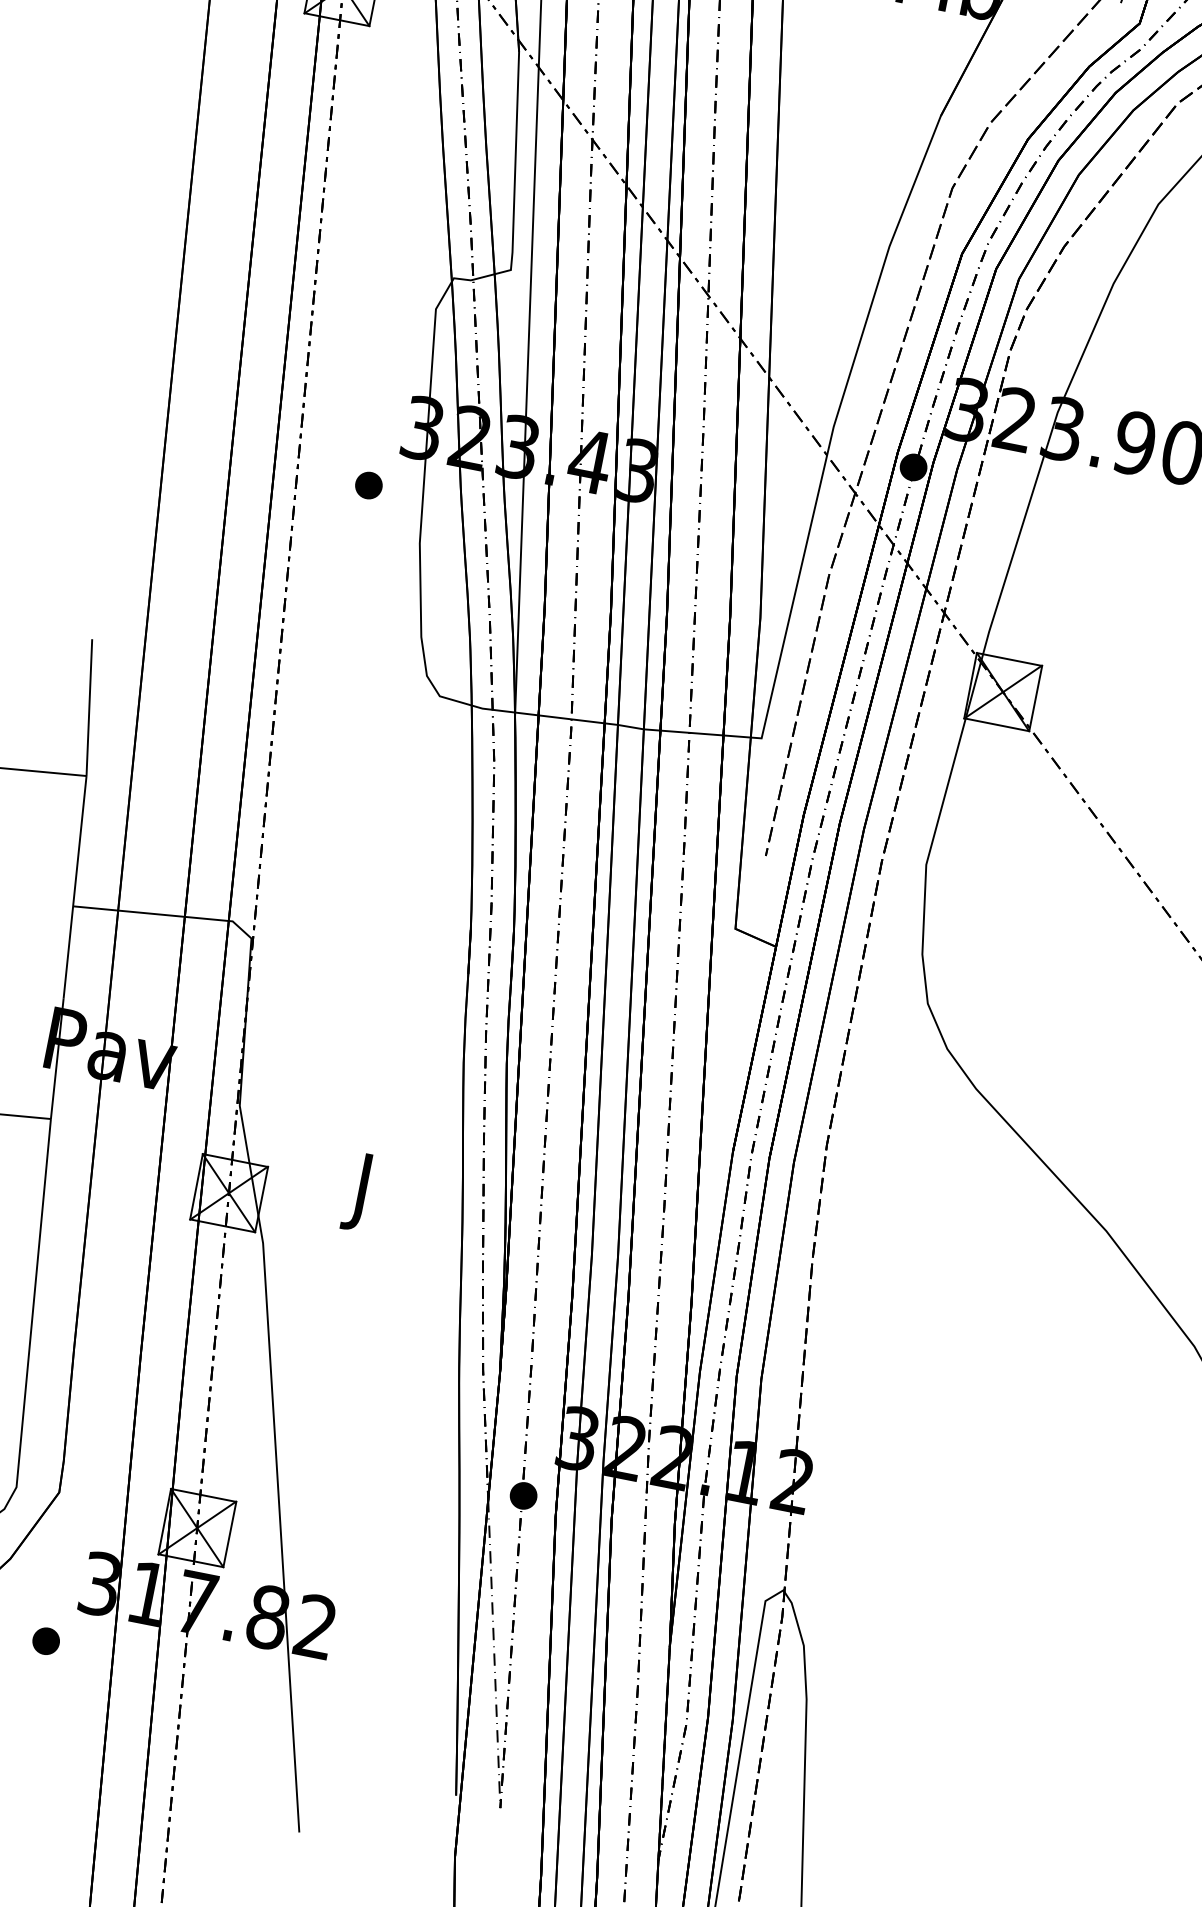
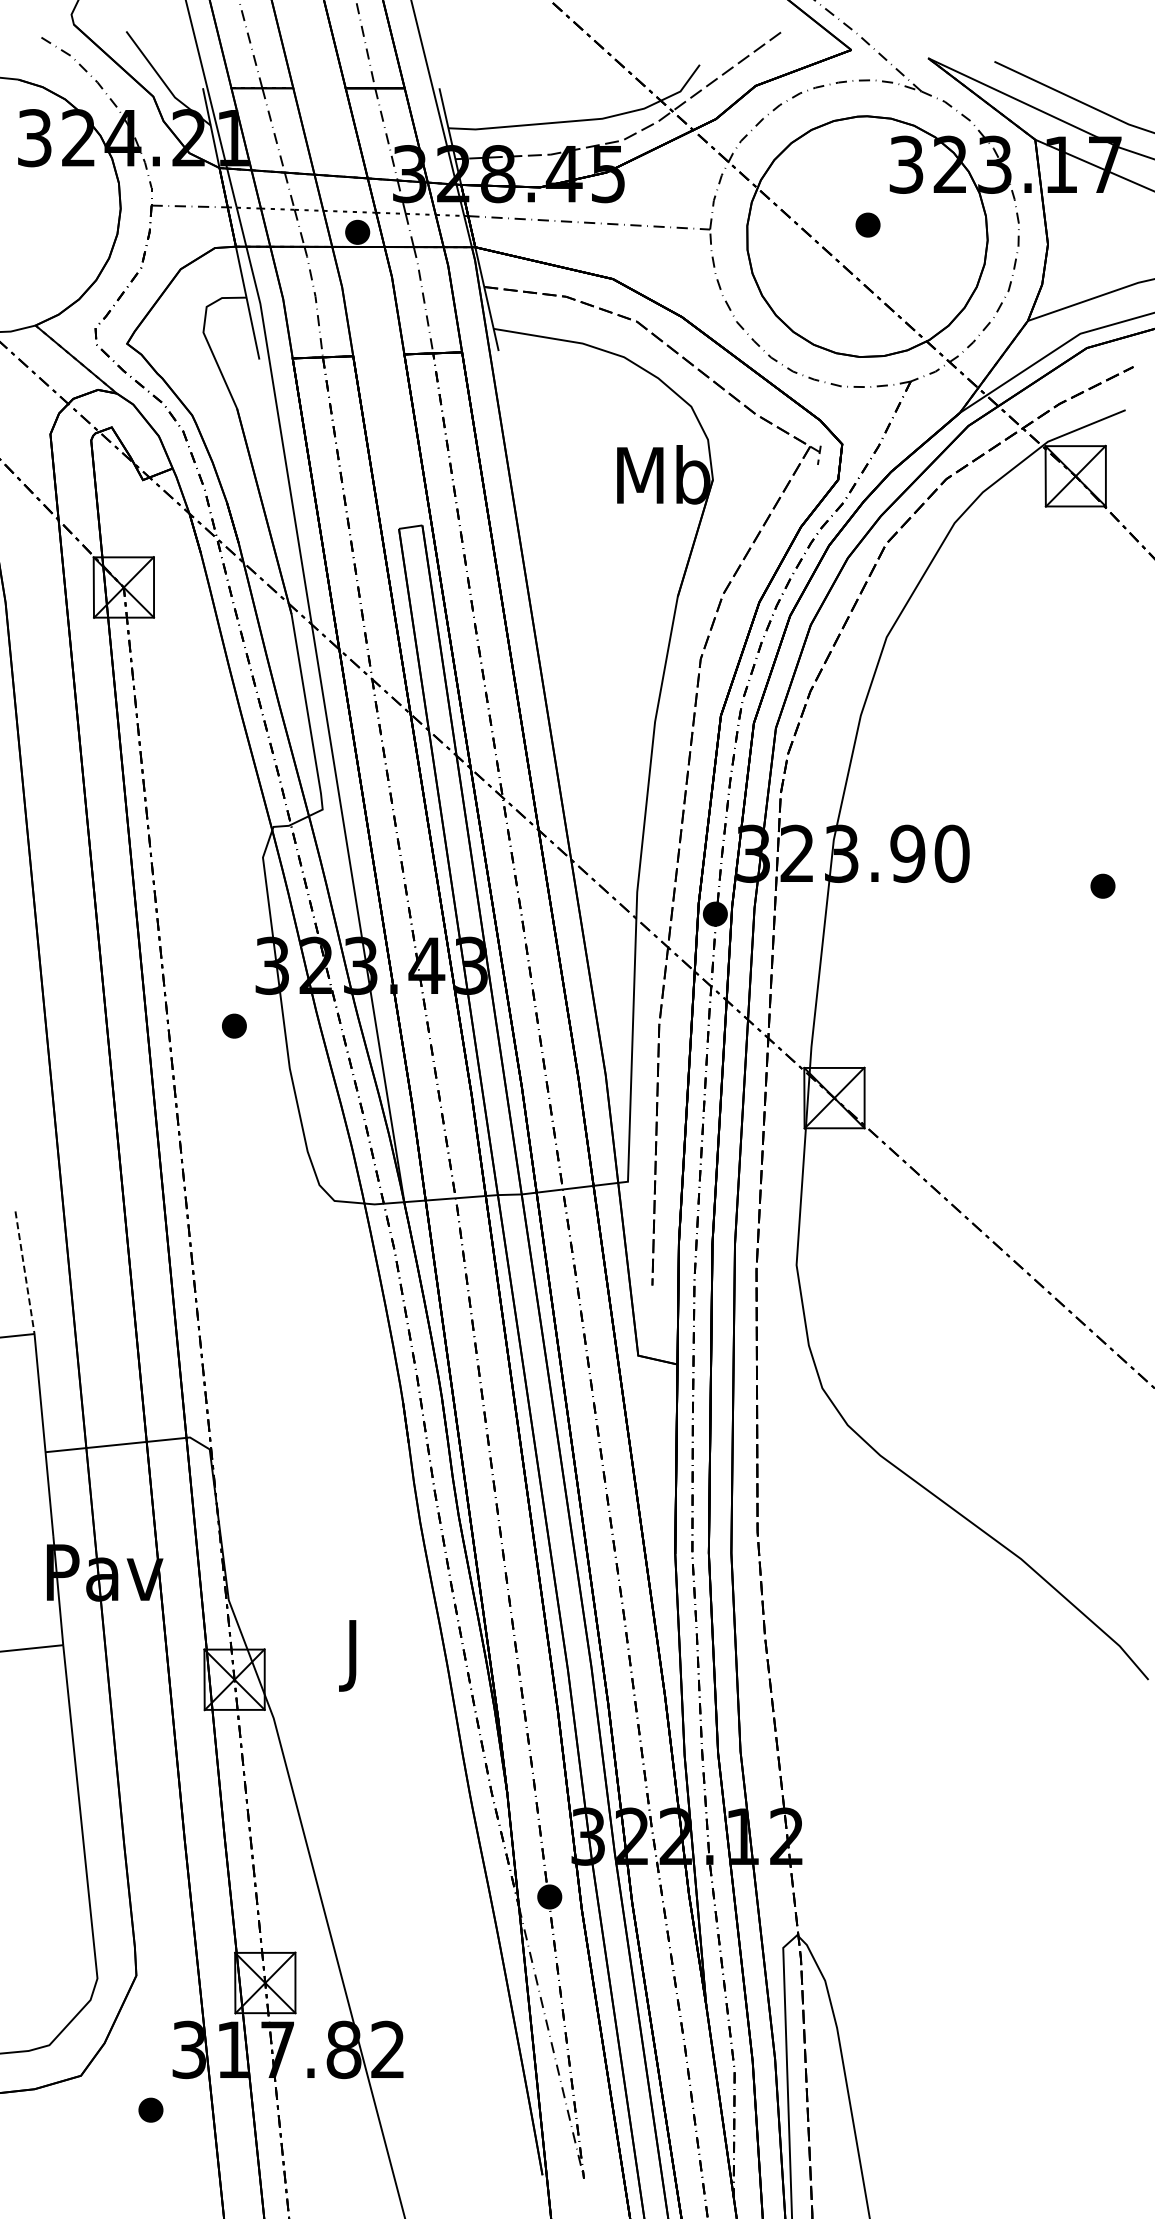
line: (89, 708) -> (25, 1273), solid -> dashed

